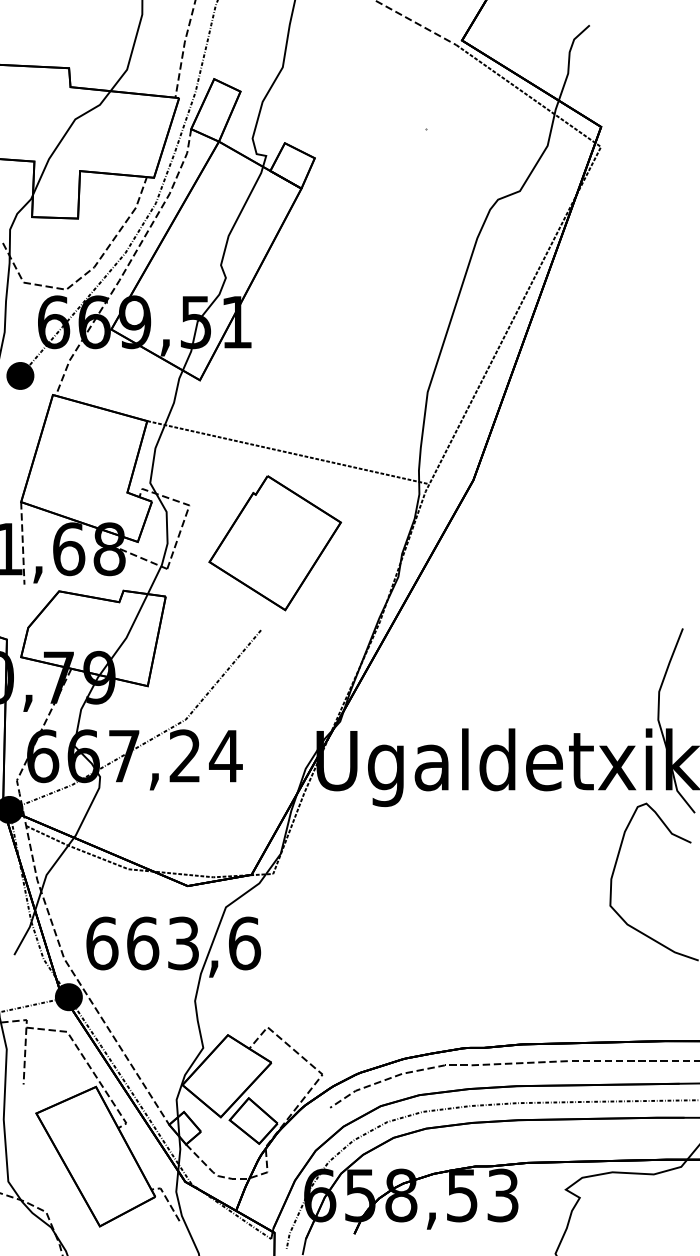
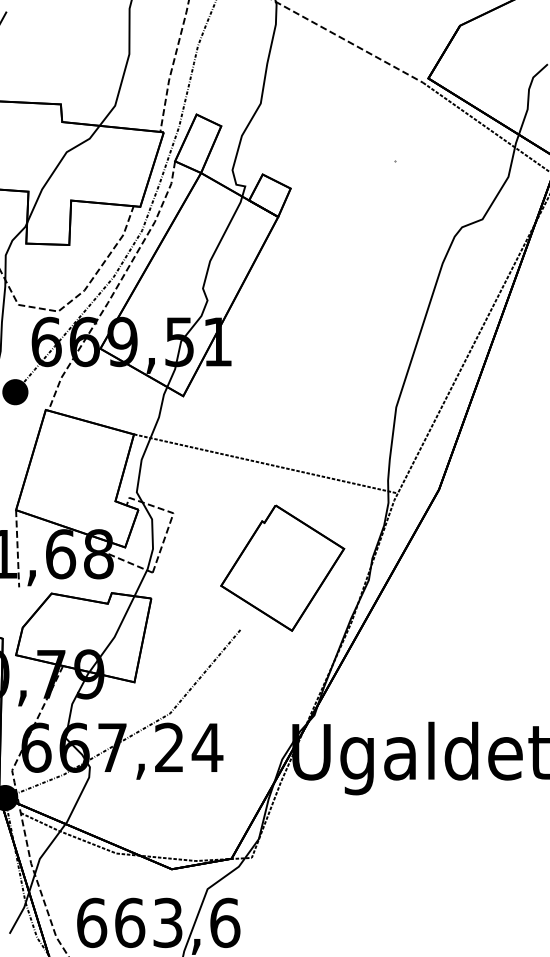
part: (274, 543) -> (281, 568), moved

